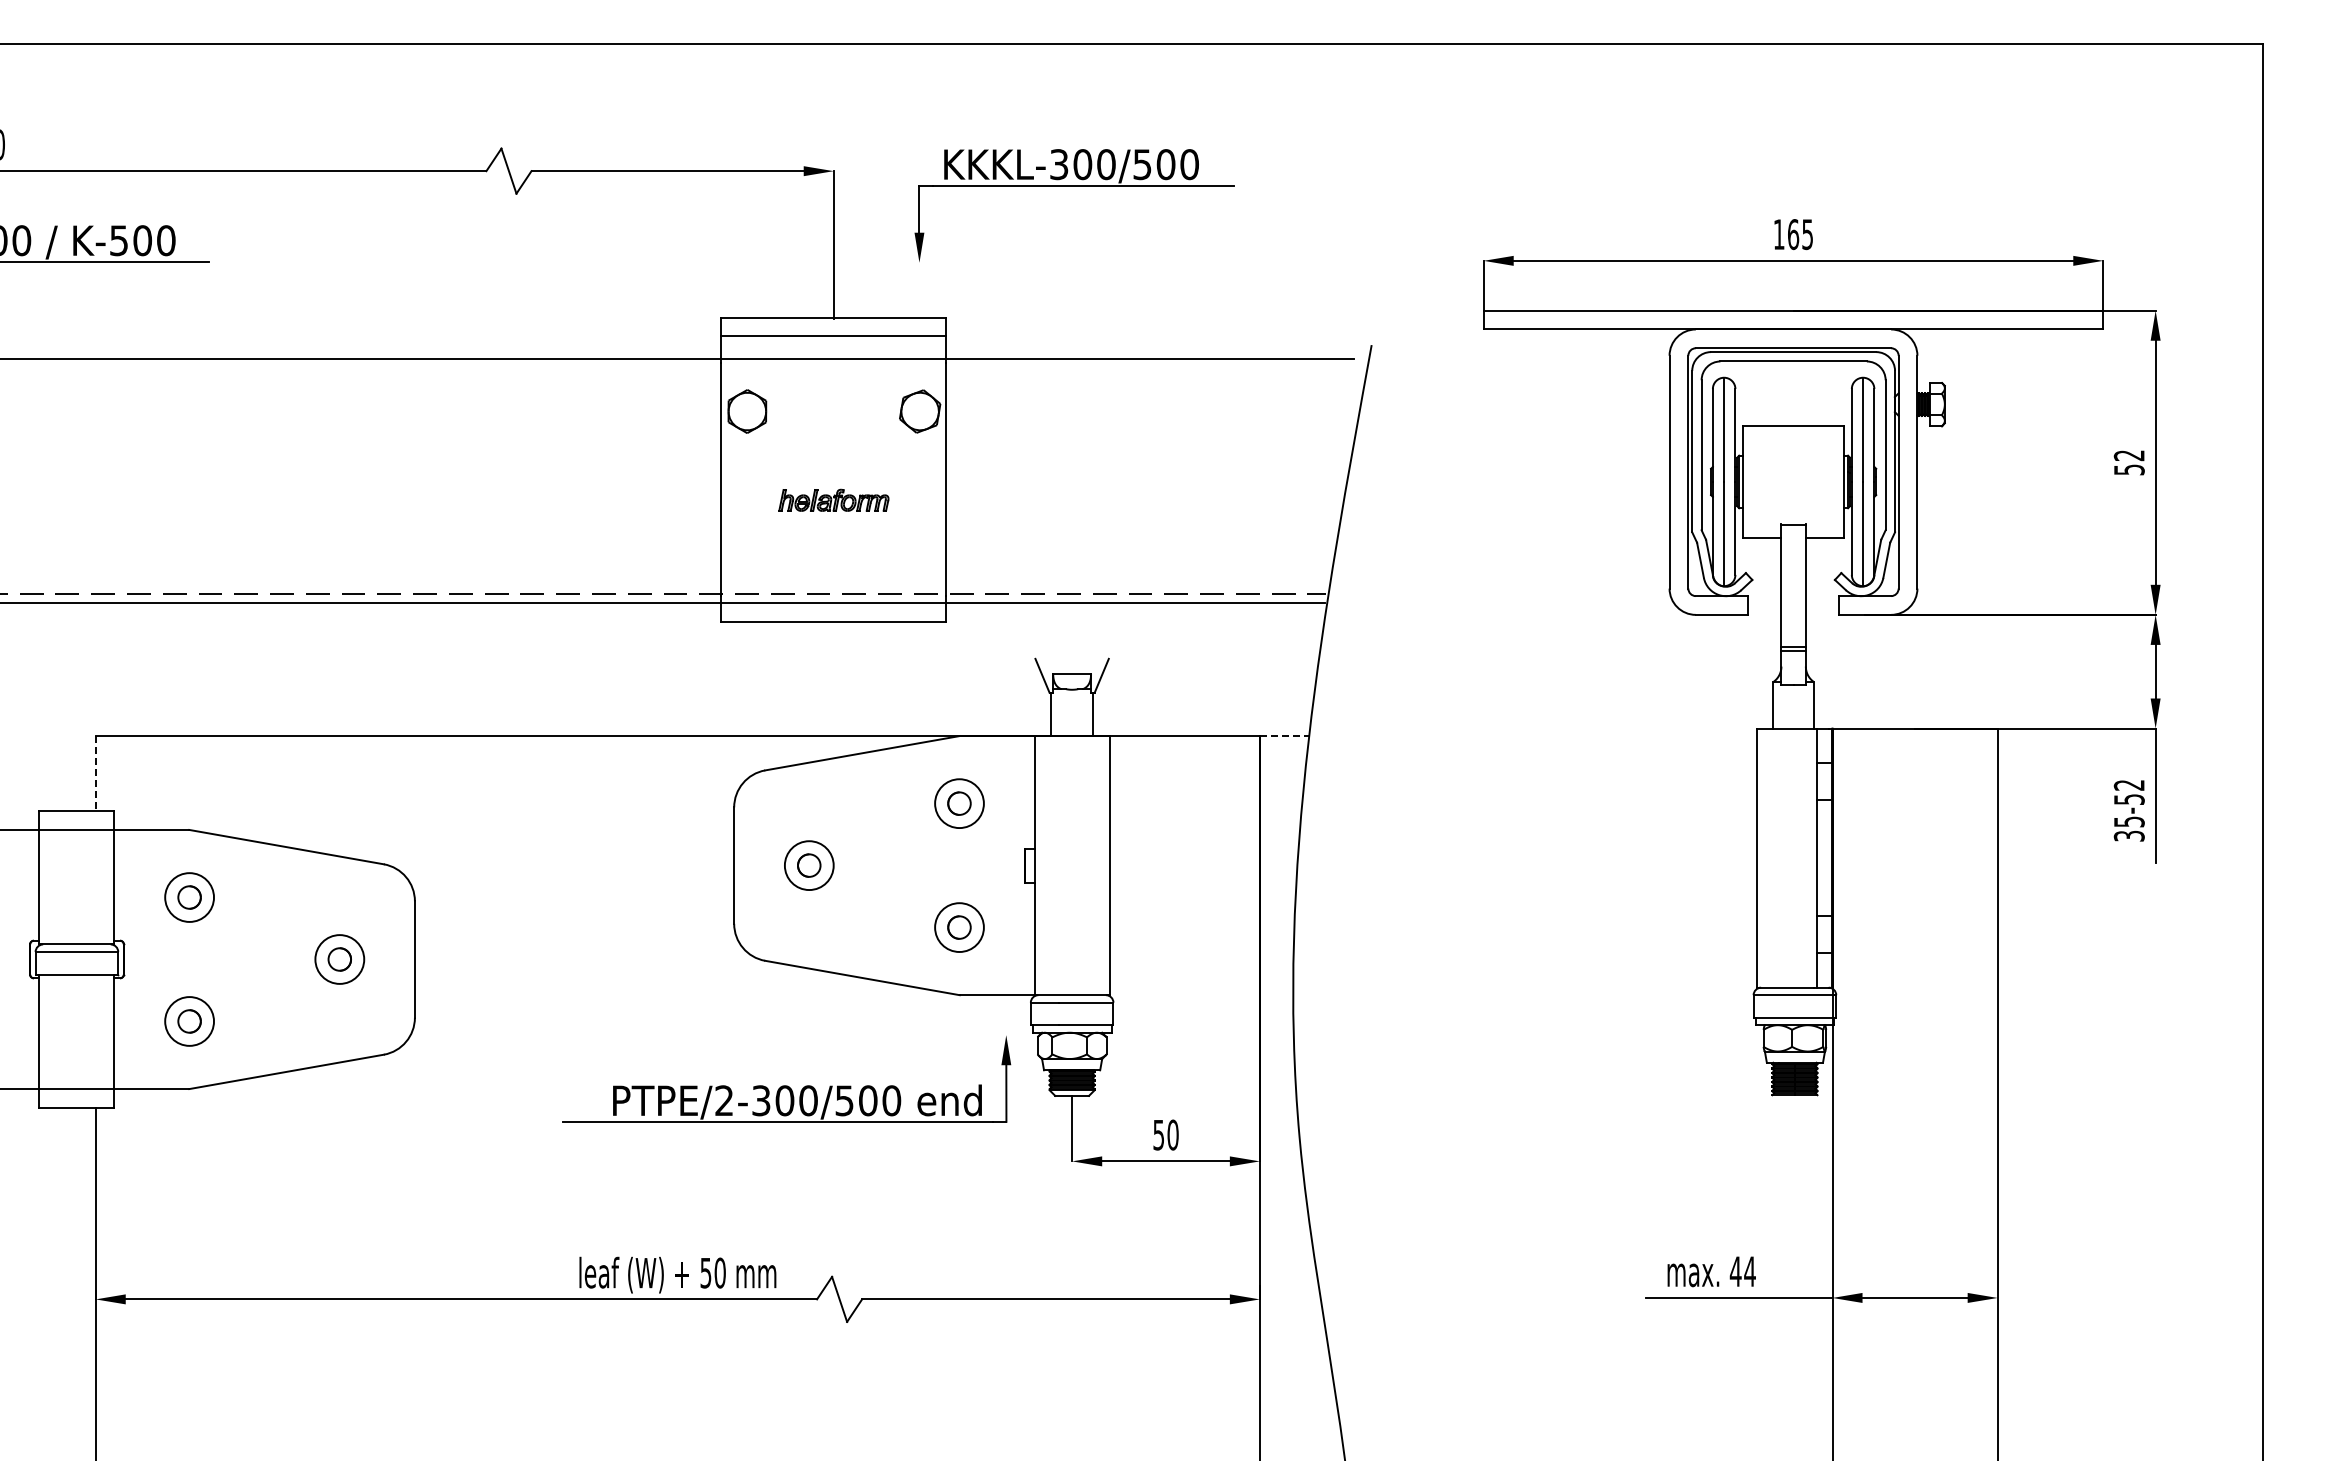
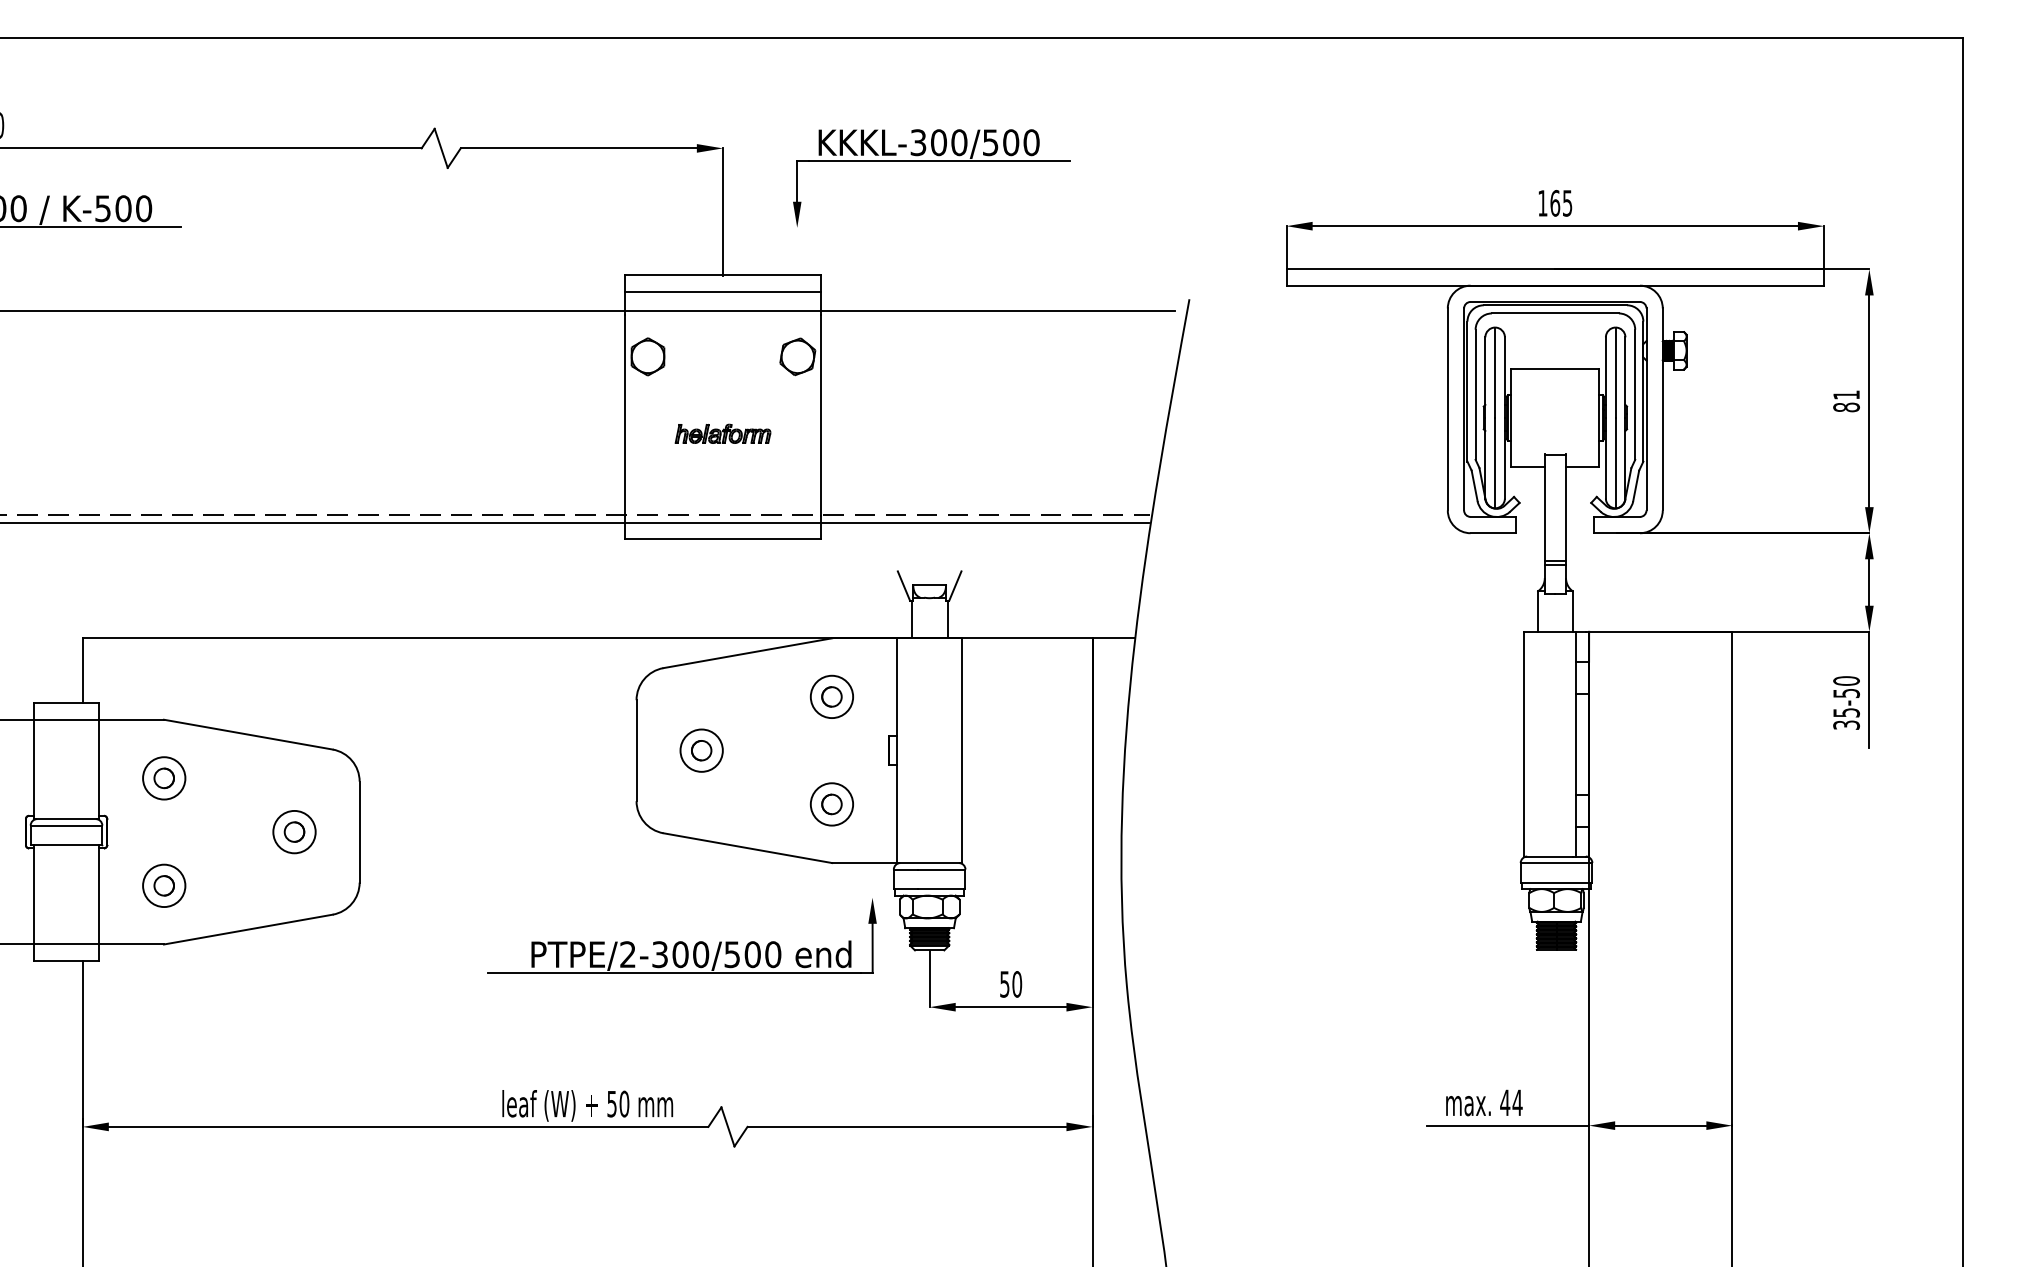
text: (2128, 462) -> (1845, 401), 52 -> 81
line: (1284, 736) -> (1113, 638), dashed -> solid
line: (95, 773) -> (82, 670), dashed -> solid
text: (2128, 784) -> (1845, 680), 35-52 -> 35-50

